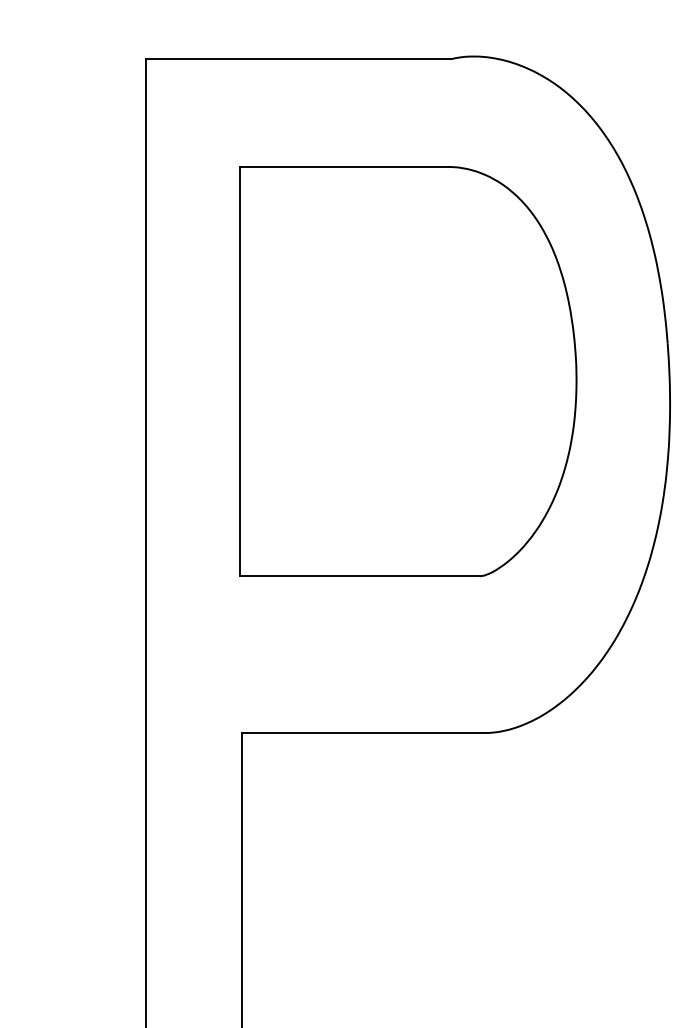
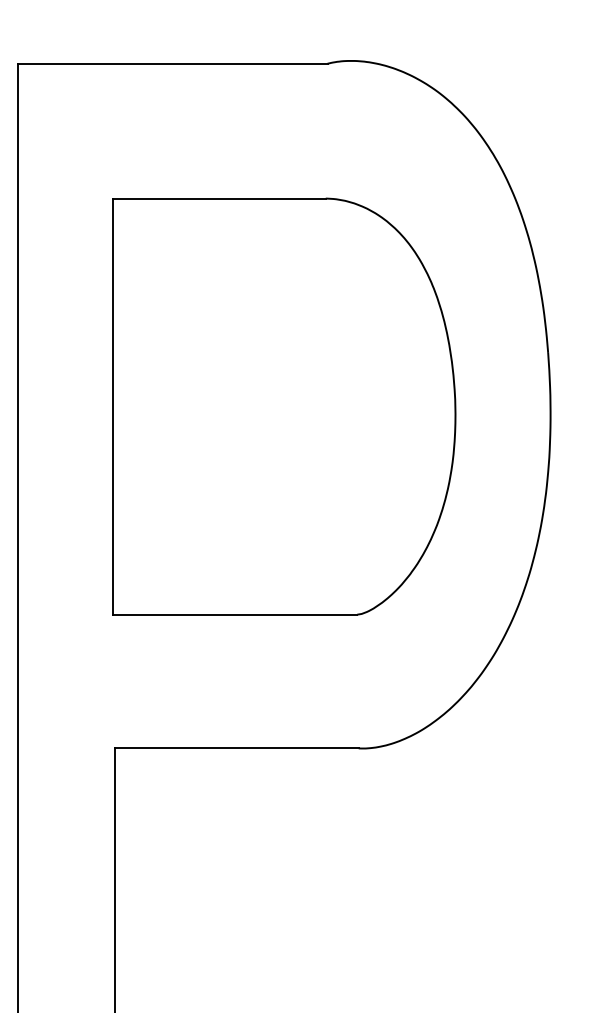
part: (408, 371) -> (284, 406), moved

